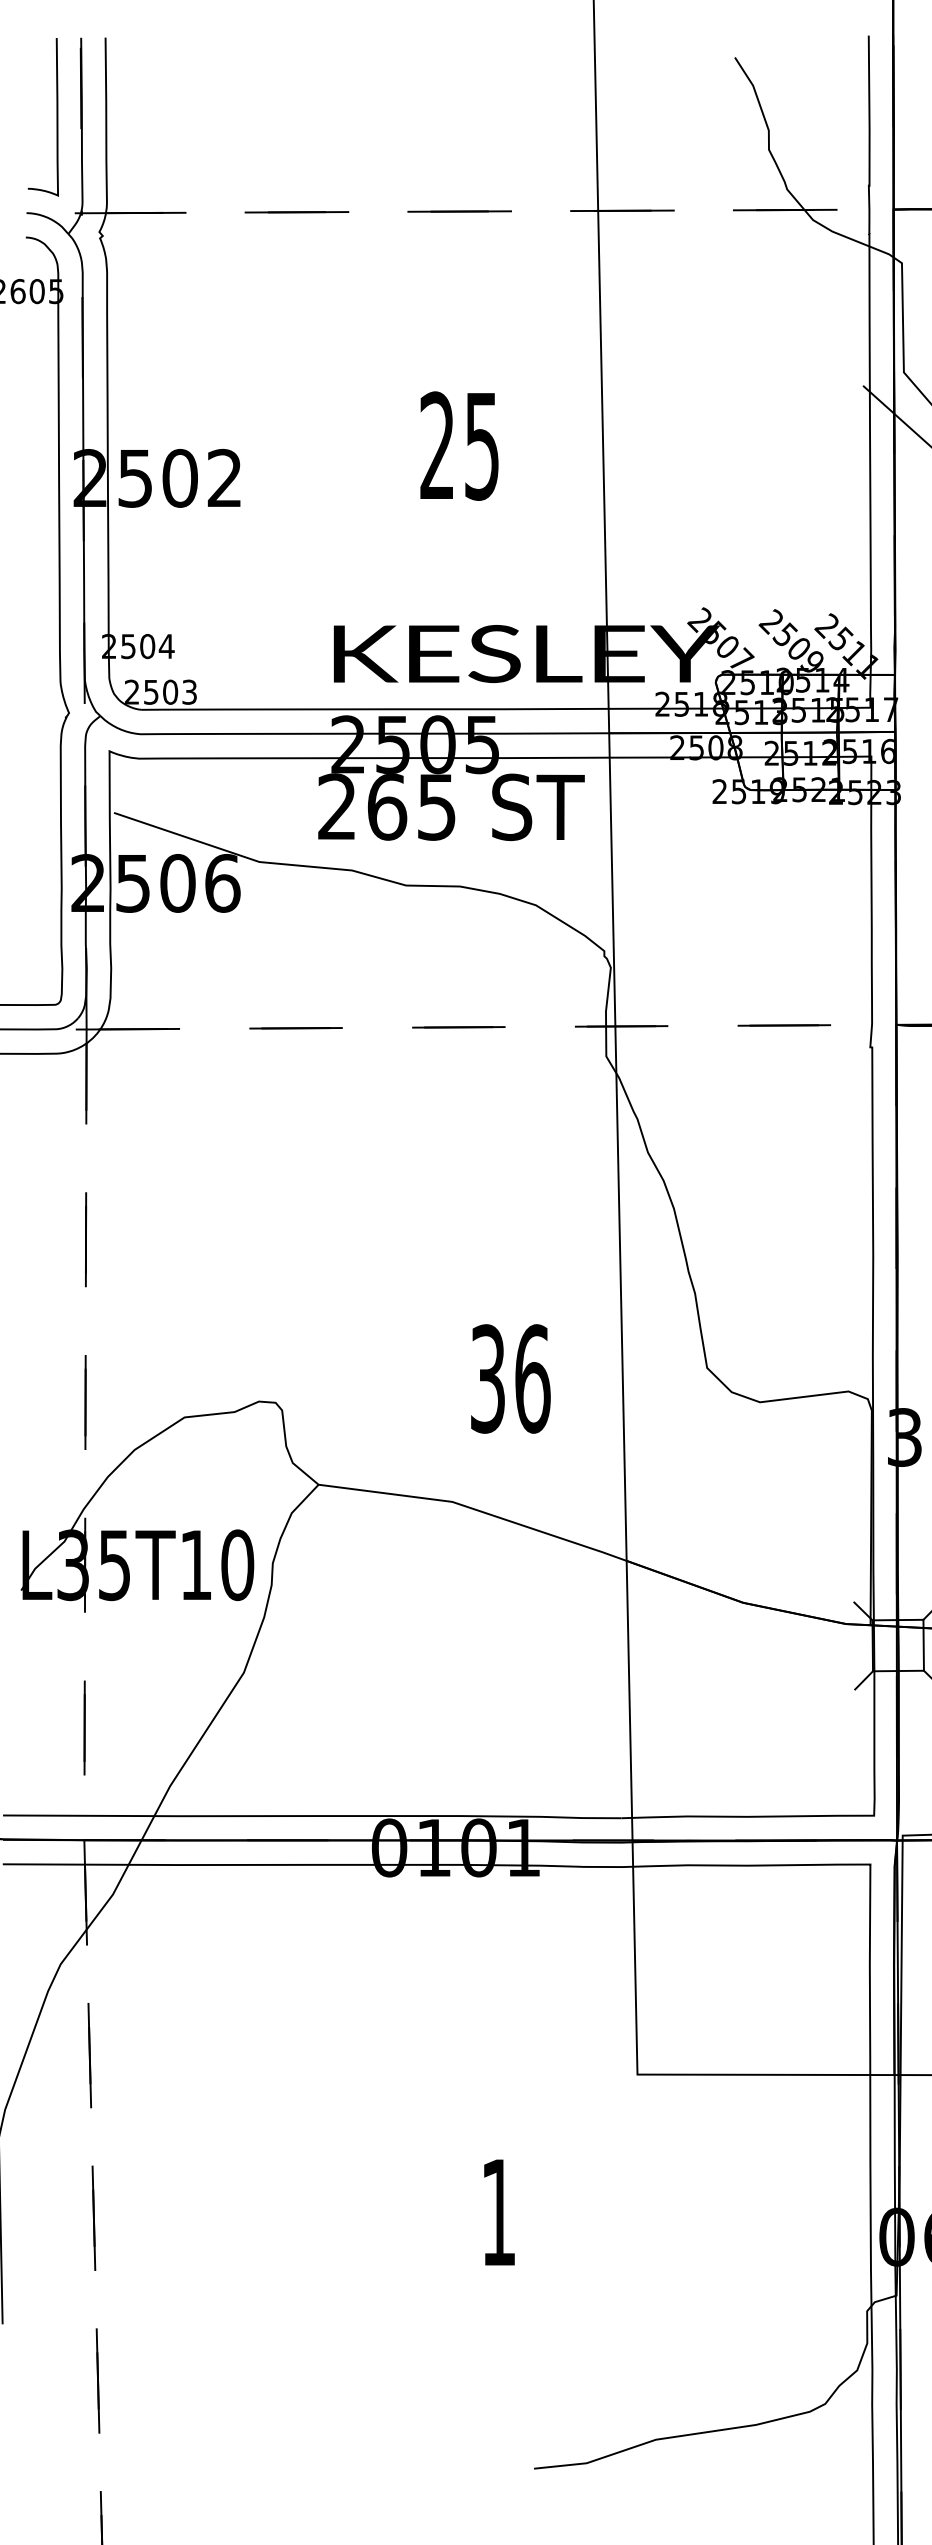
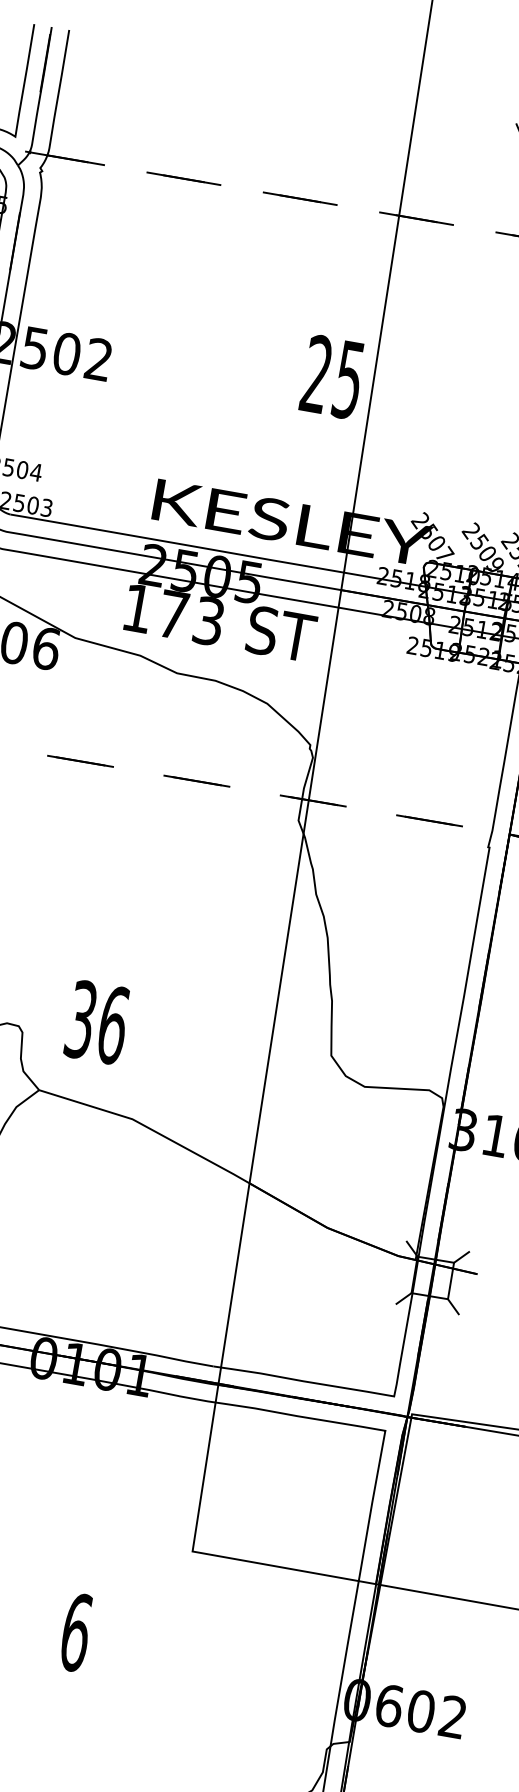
text: (459, 445) -> (332, 376), moved
text: (386, 806) -> (173, 614), 265 -> 173
text: (510, 1378) -> (97, 1022), moved
text: (498, 2212) -> (75, 1632), 1 -> 6

